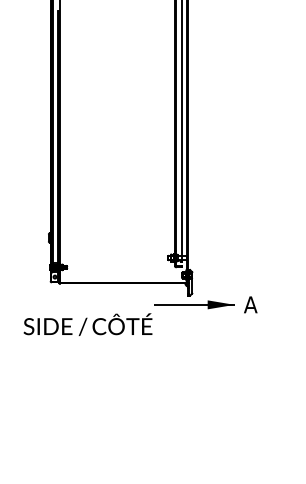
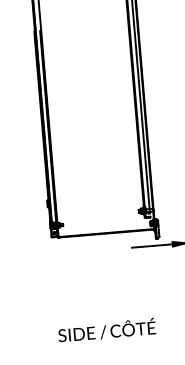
text: (87, 324) -> (106, 330), moved

